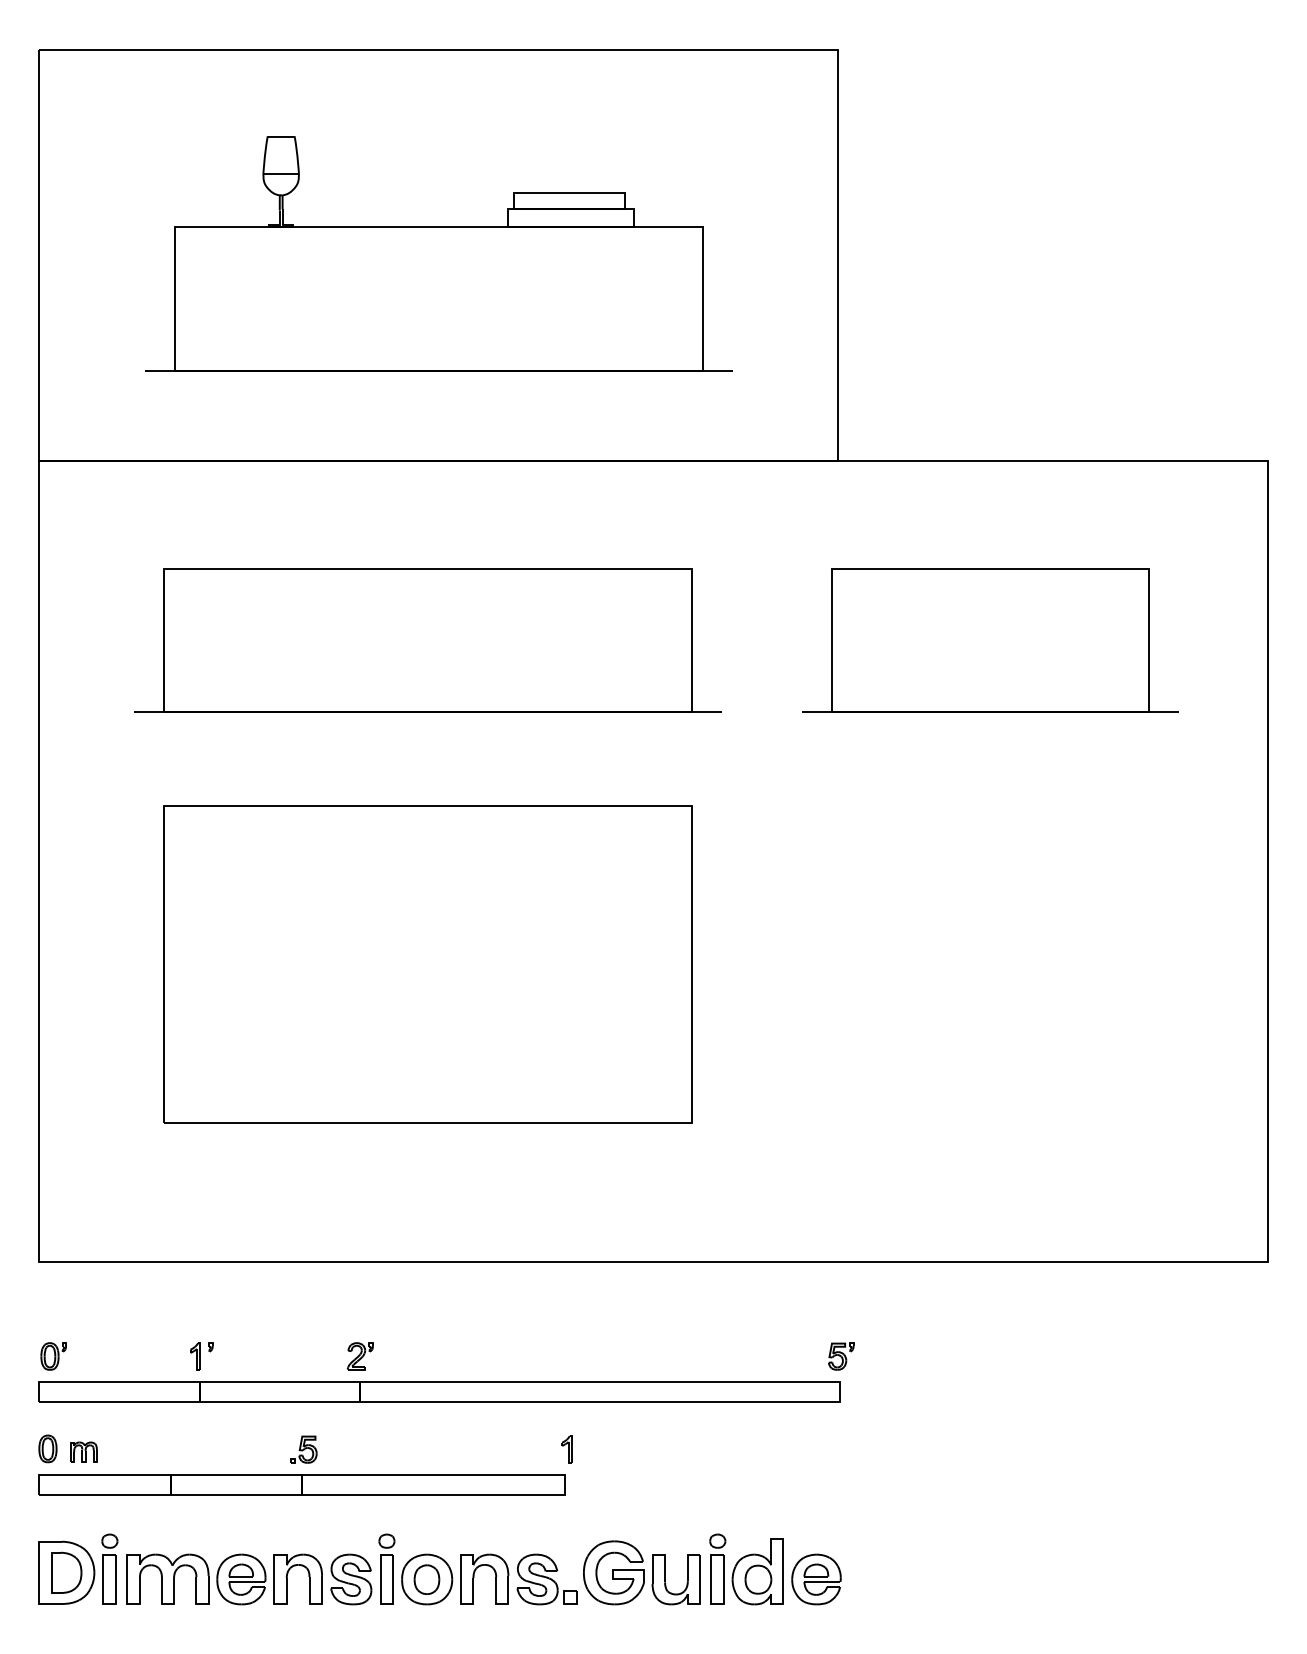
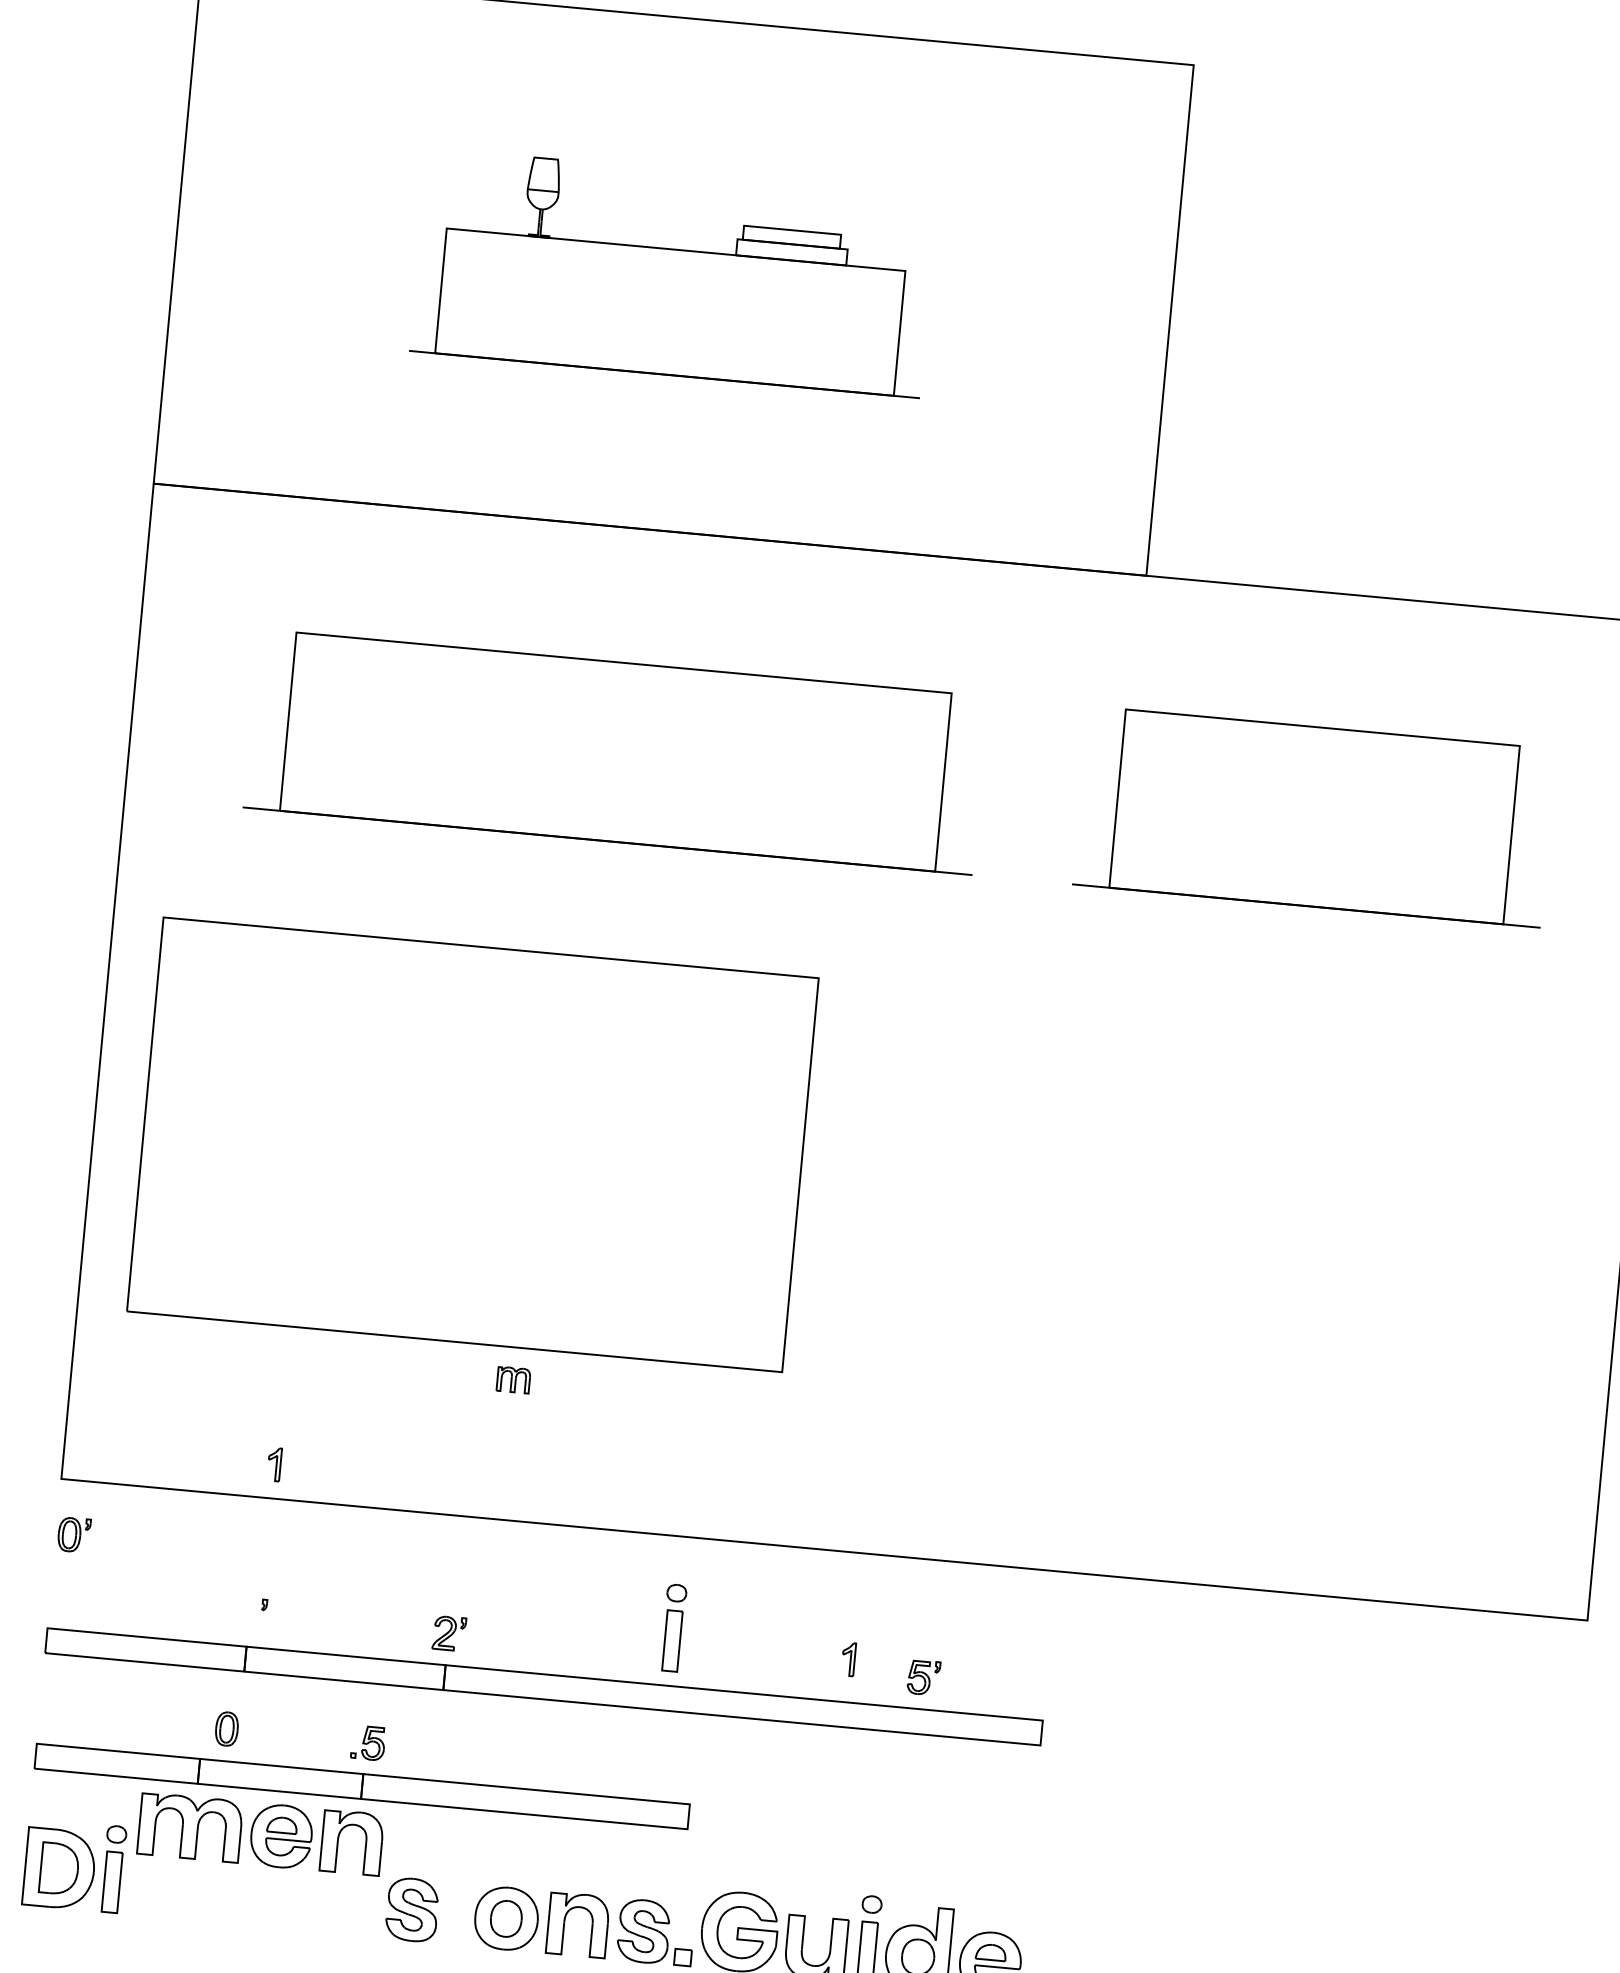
part: (438, 253) -> (673, 272), size x0.7
part: (427, 964) -> (472, 1144), moved
part: (53, 1356) -> (73, 1535), moved
part: (195, 1356) -> (274, 1464), moved
part: (841, 1356) -> (924, 1677), moved
part: (47, 1448) -> (226, 1728), moved
part: (566, 1449) -> (848, 1659), moved
part: (83, 1451) -> (513, 1379), moved
part: (386, 1568) -> (673, 1627), moved
part: (224, 1579) -> (260, 1834), moved

